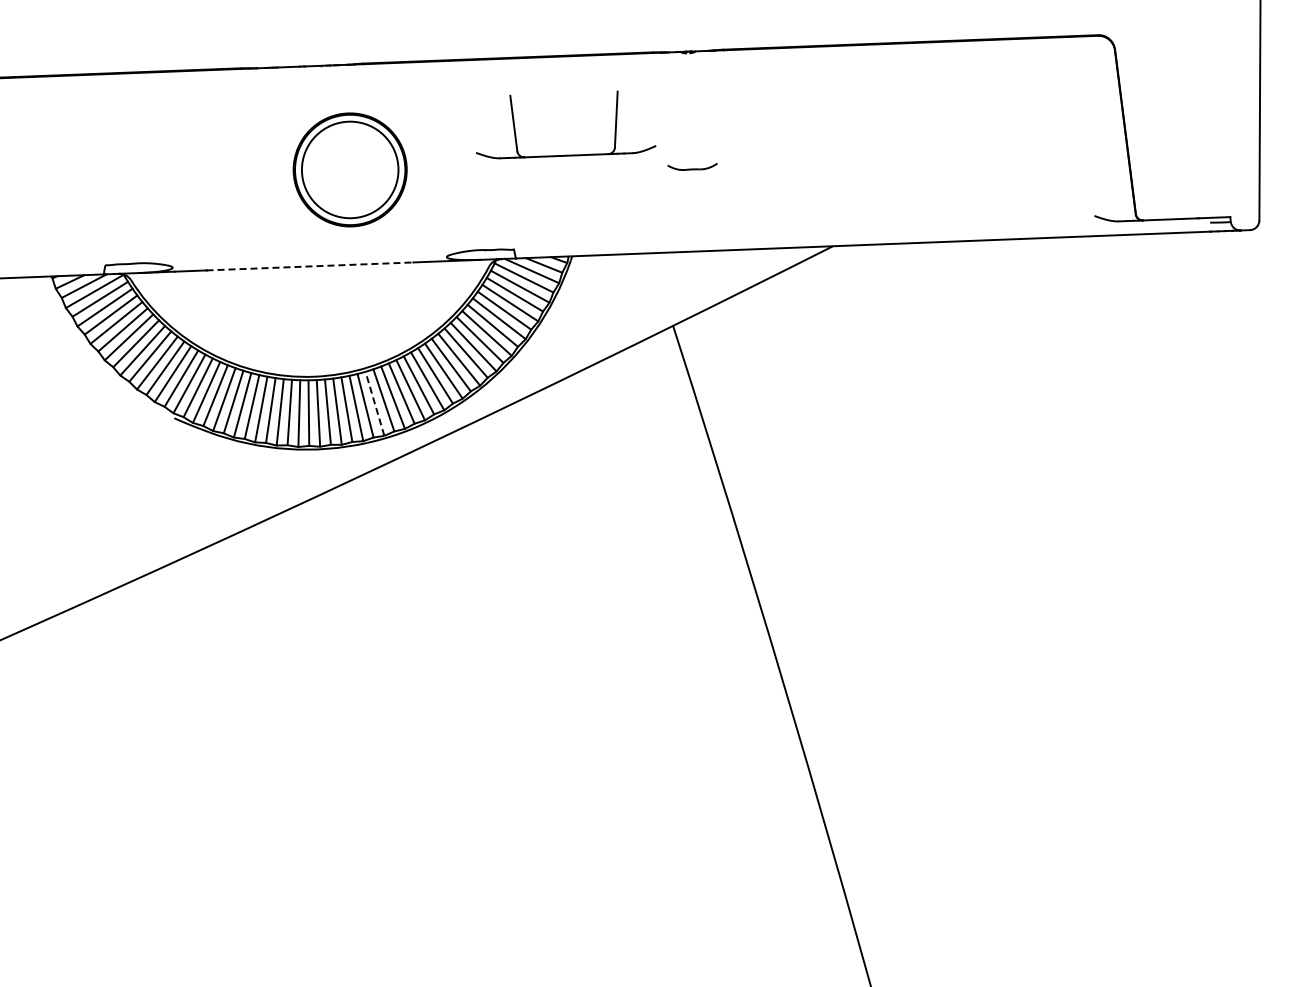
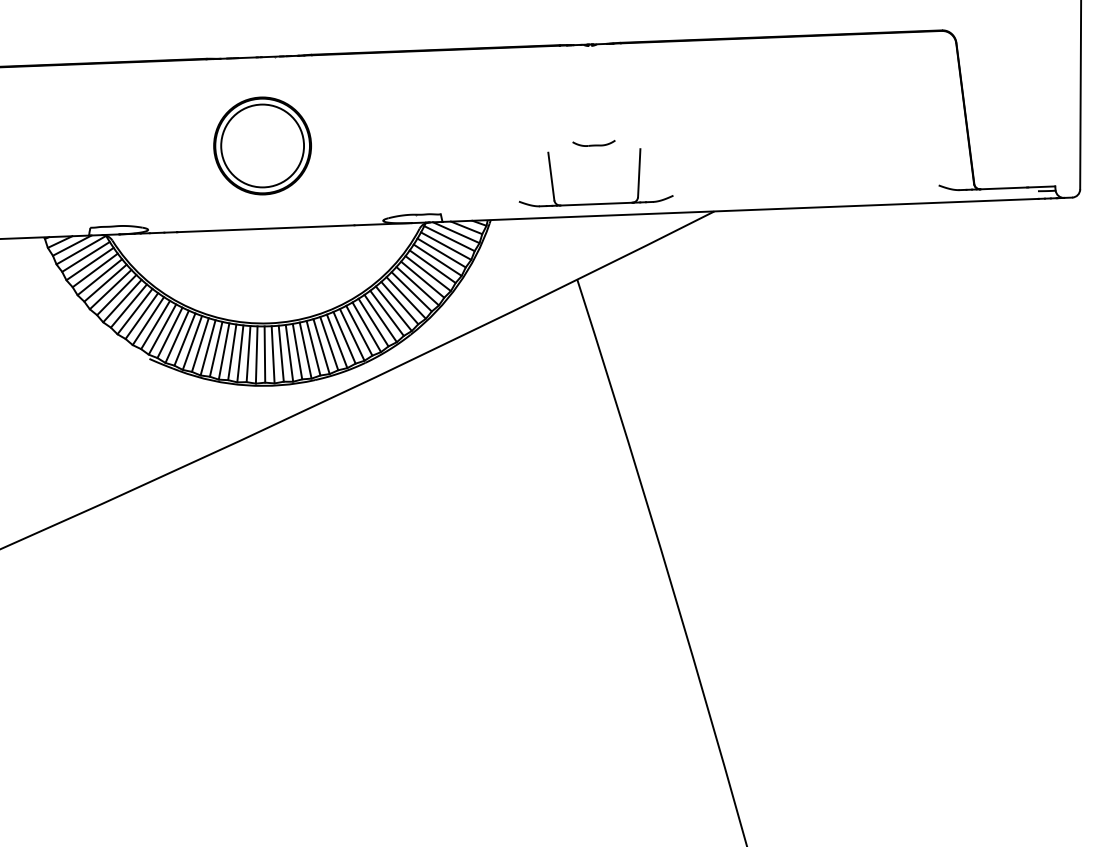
part: (566, 154) -> (596, 203), moved
part: (349, 169) -> (262, 145), moved
line: (310, 266) -> (266, 228), dashed -> solid
line: (374, 403) -> (321, 346), dashed -> solid

